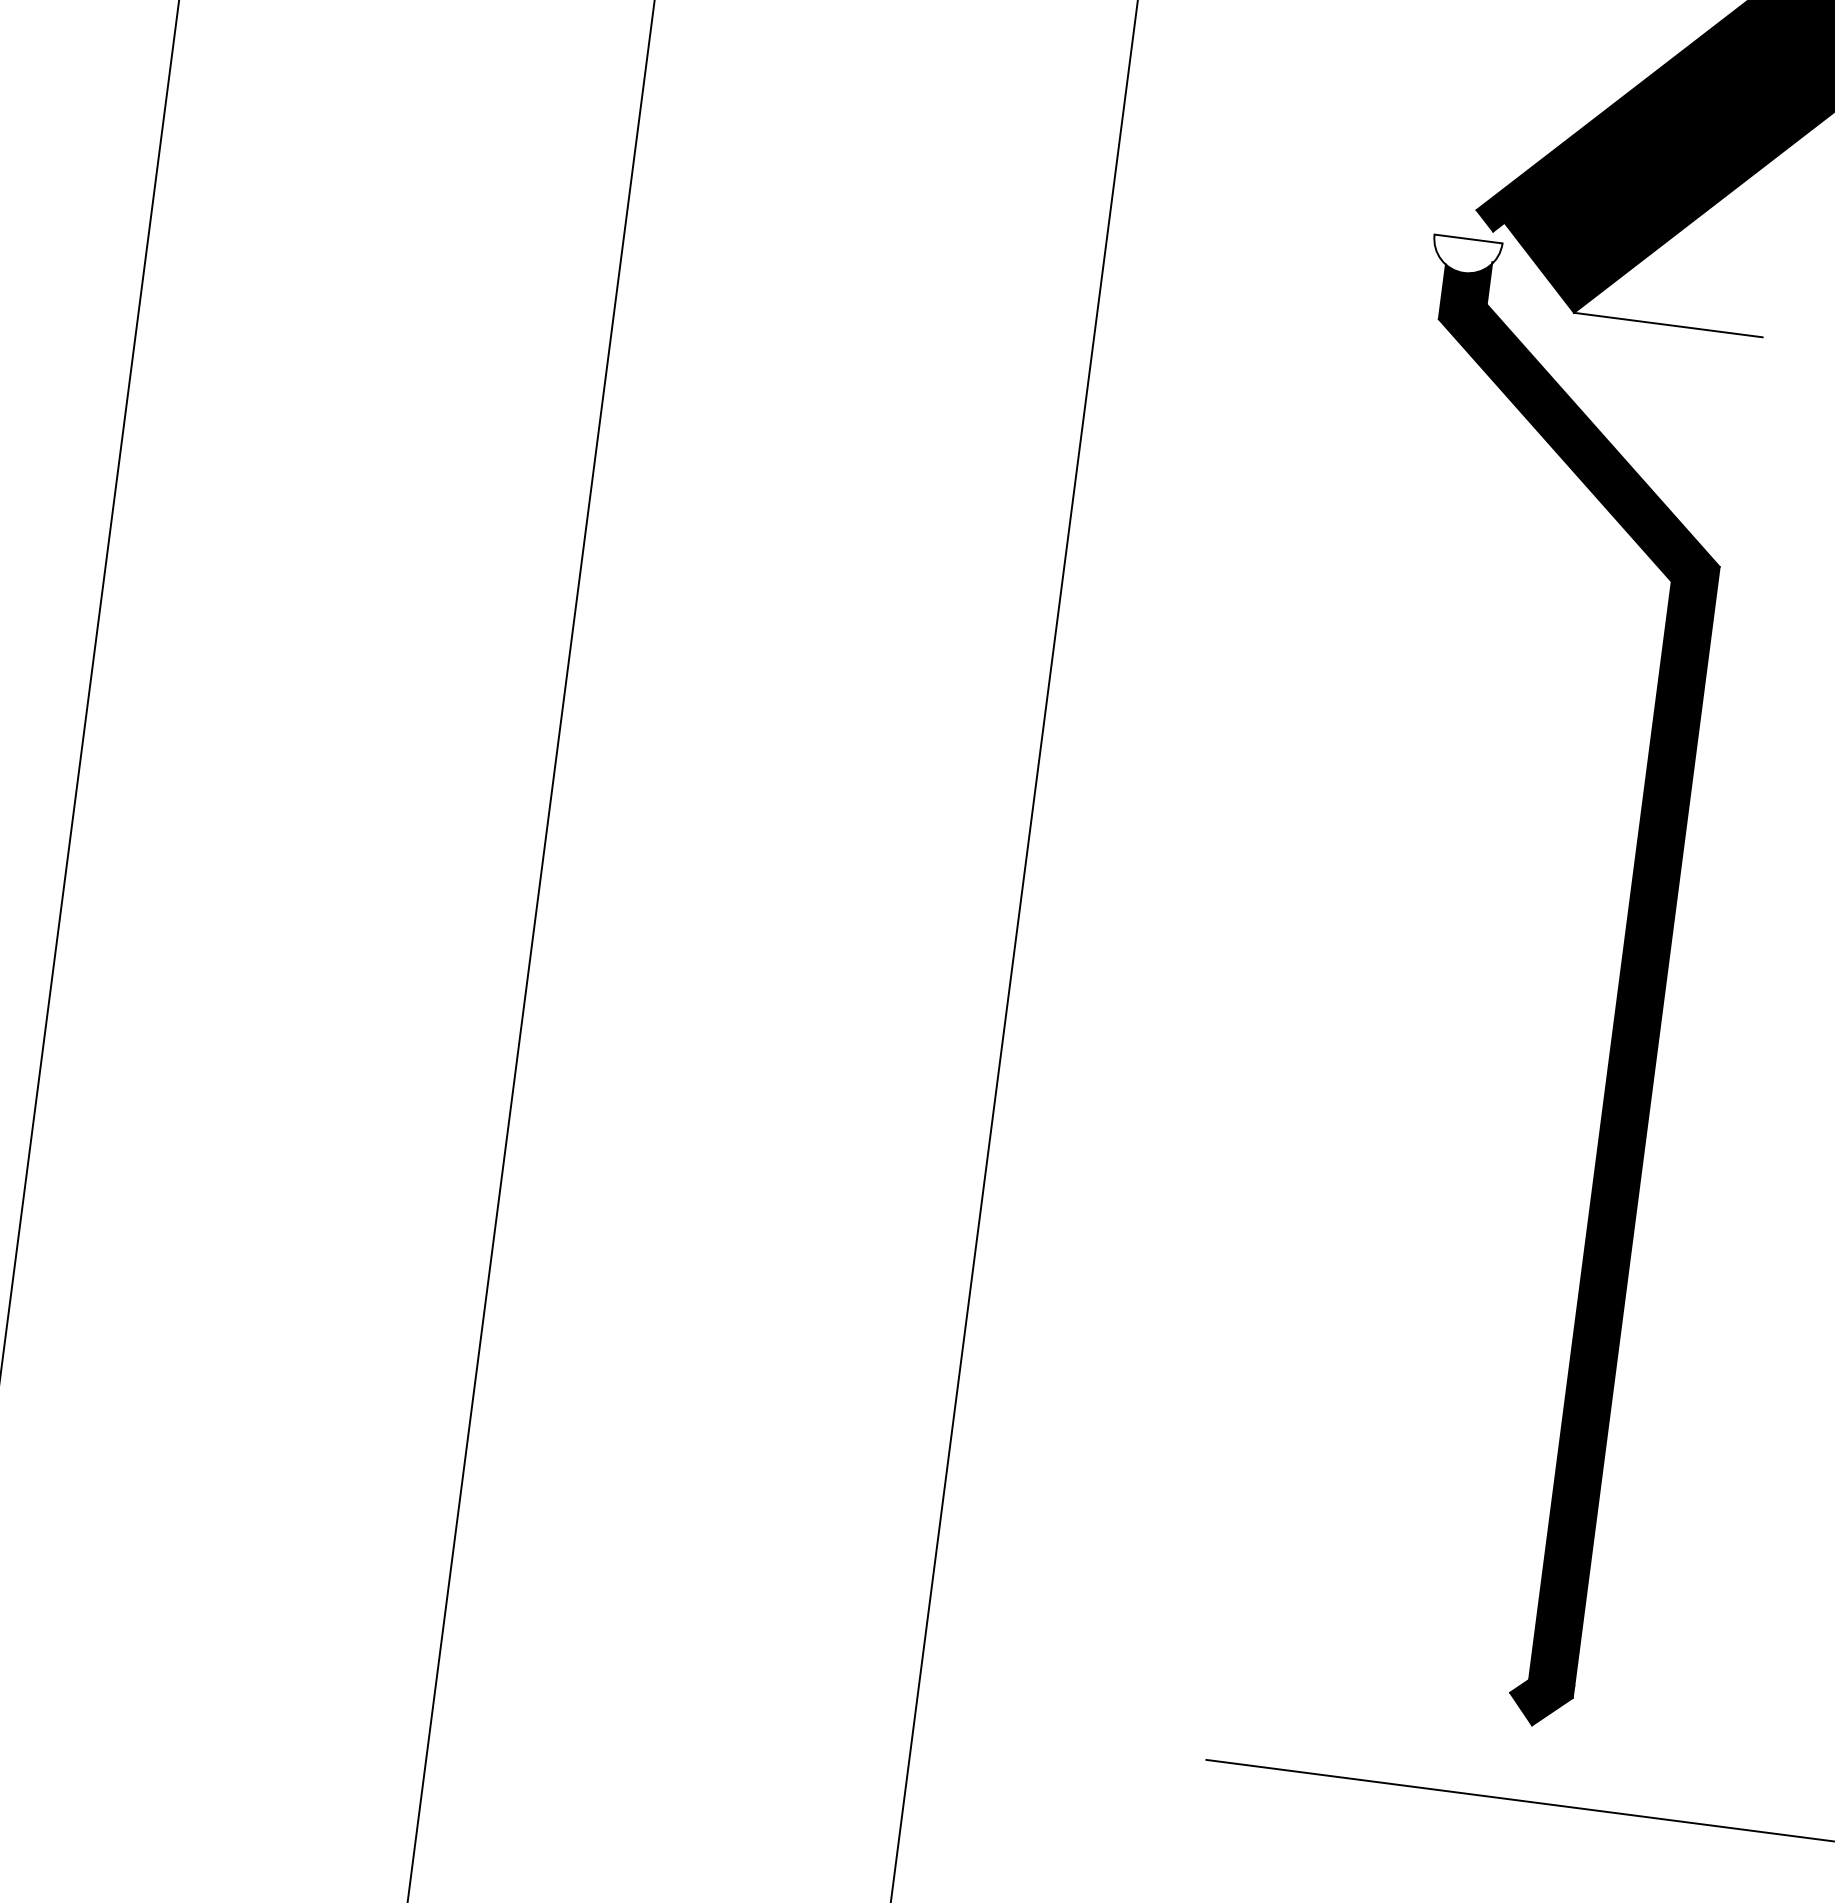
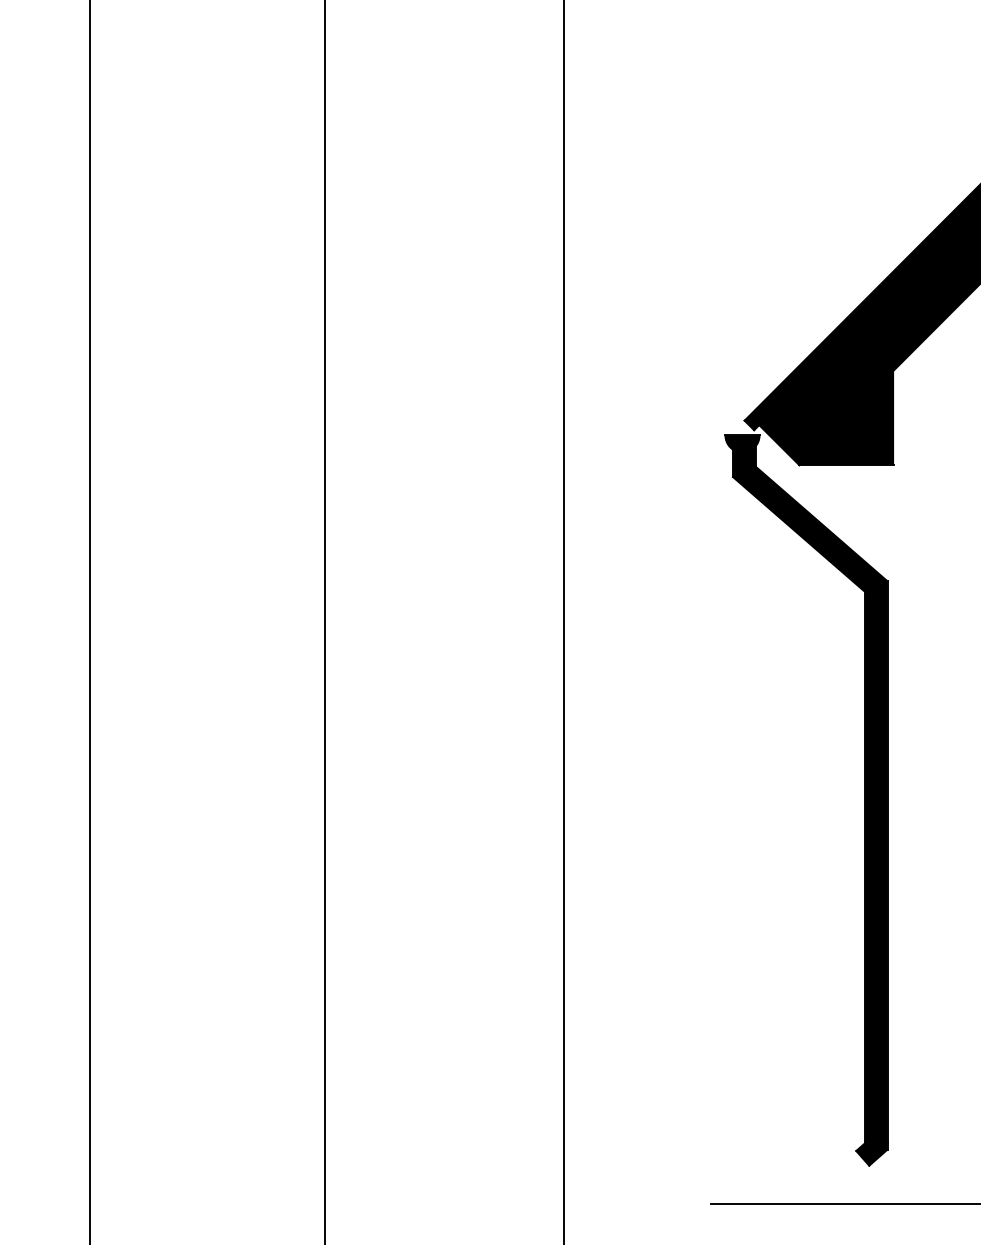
fill: (1680, 230) -> (846, 417), added
fill: (1466, 254) -> (742, 443), added

